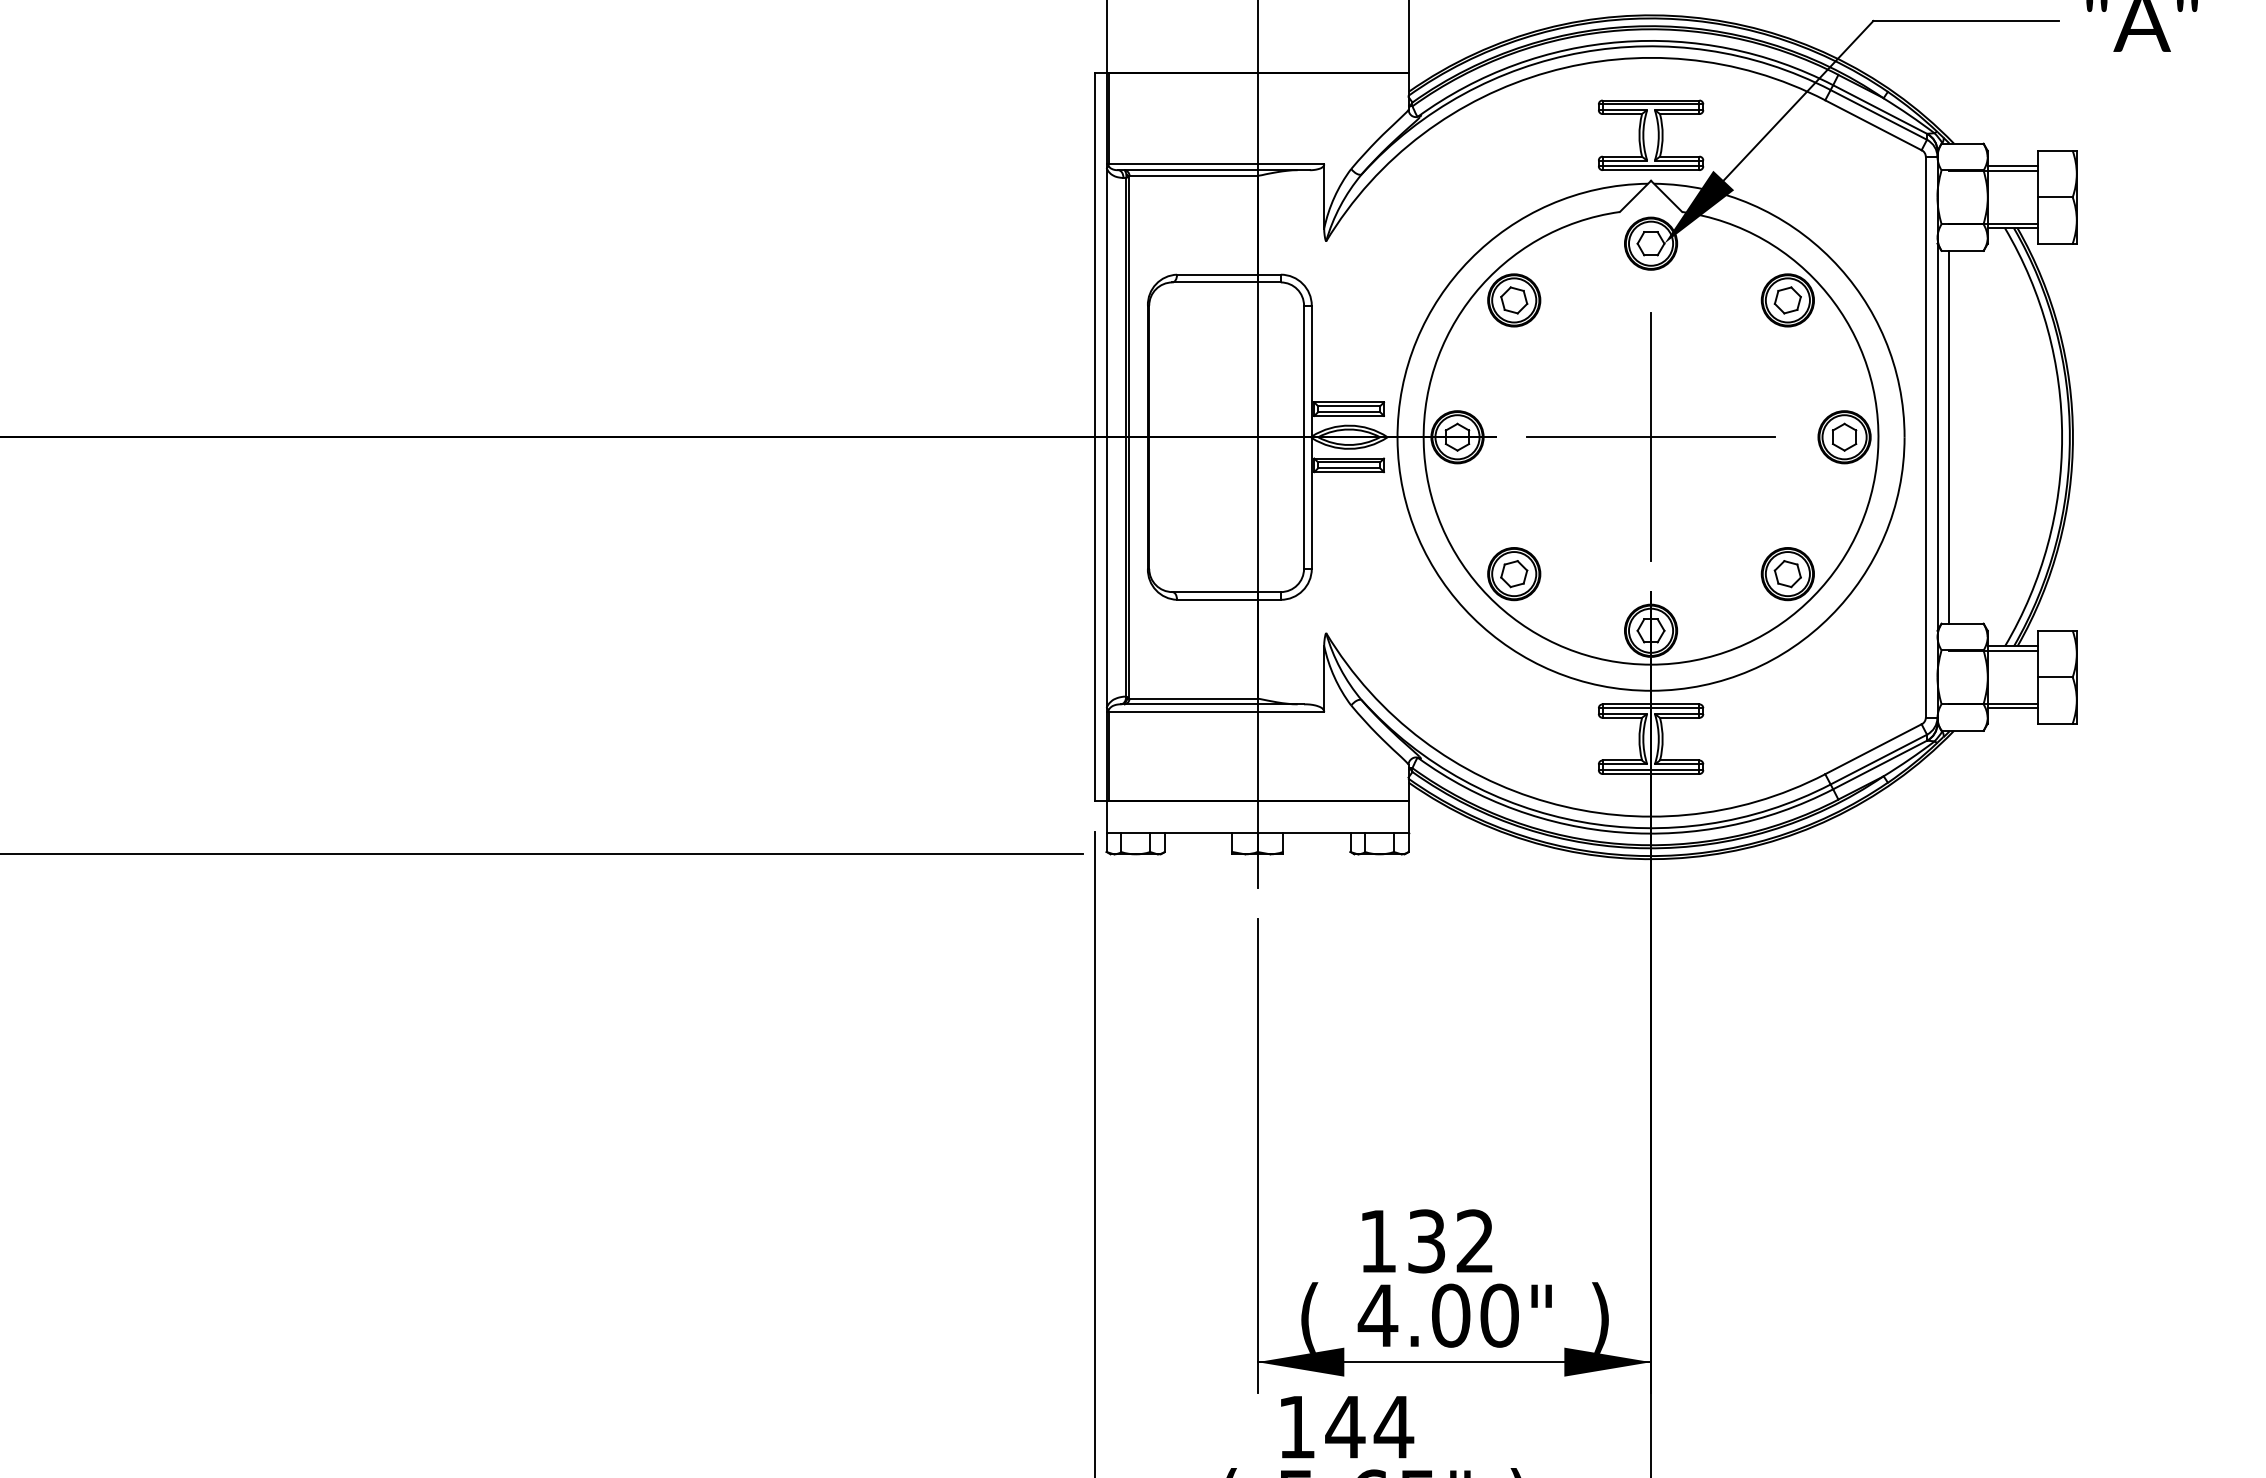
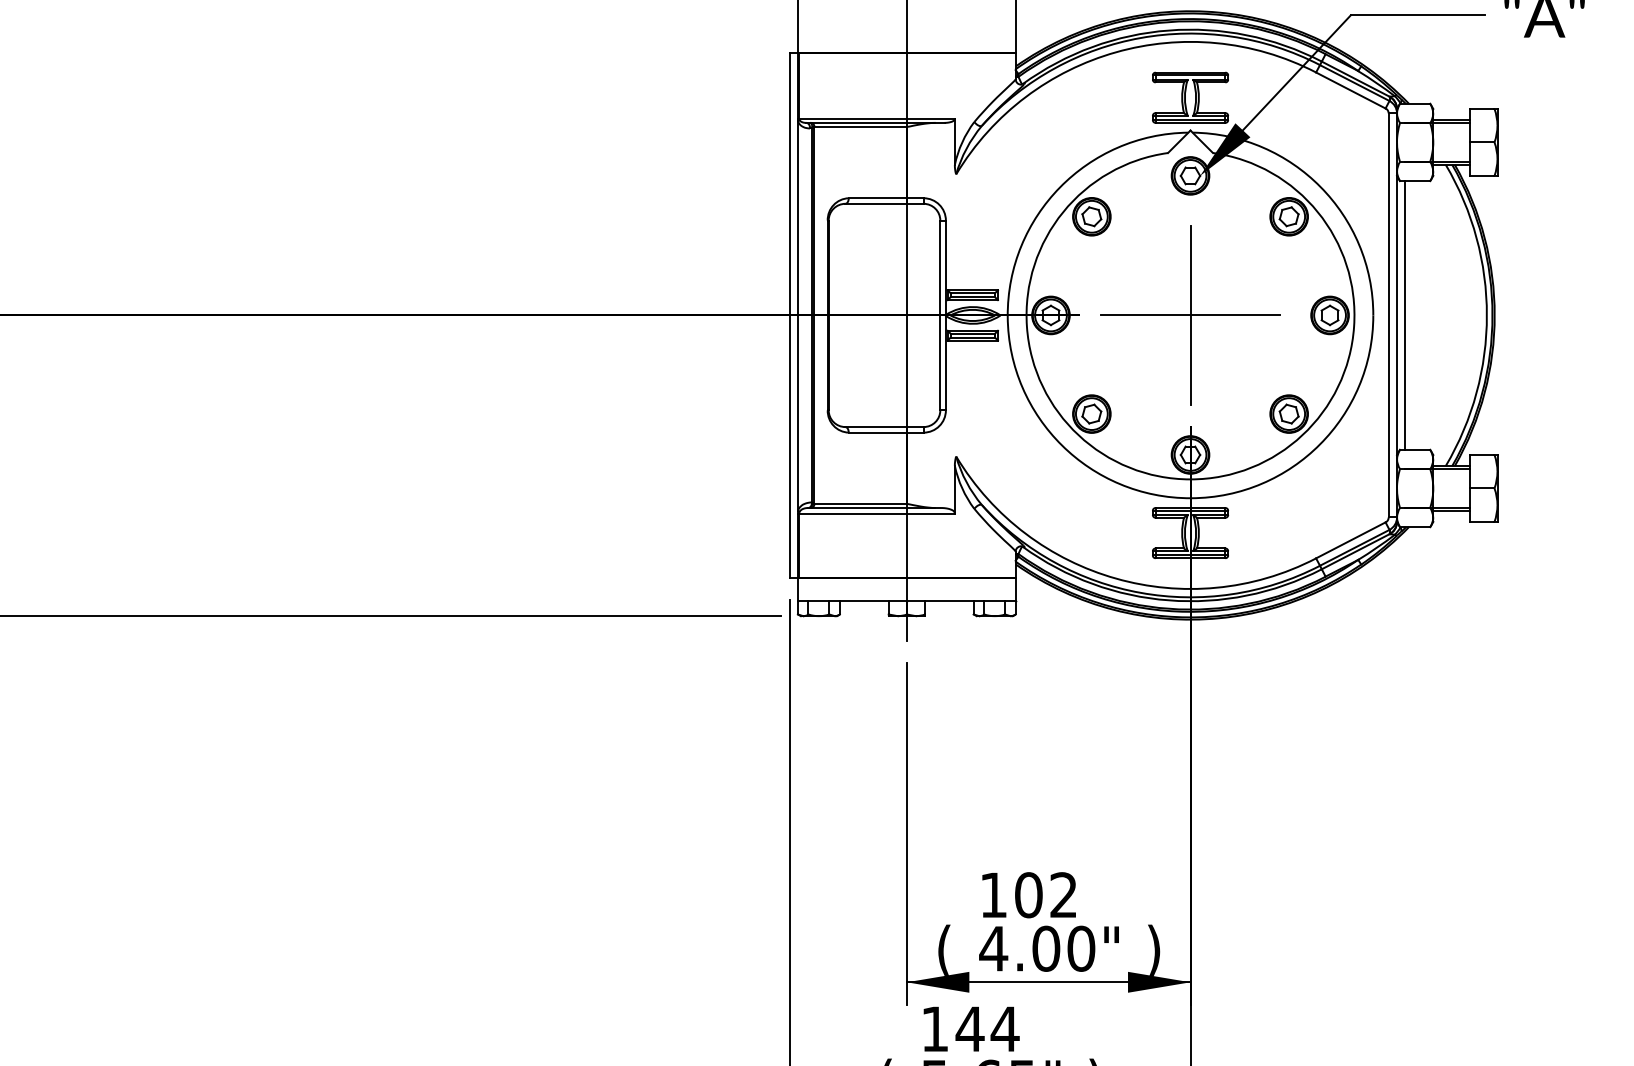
text: (1426, 1241) -> (1028, 895), 132 -> 102

